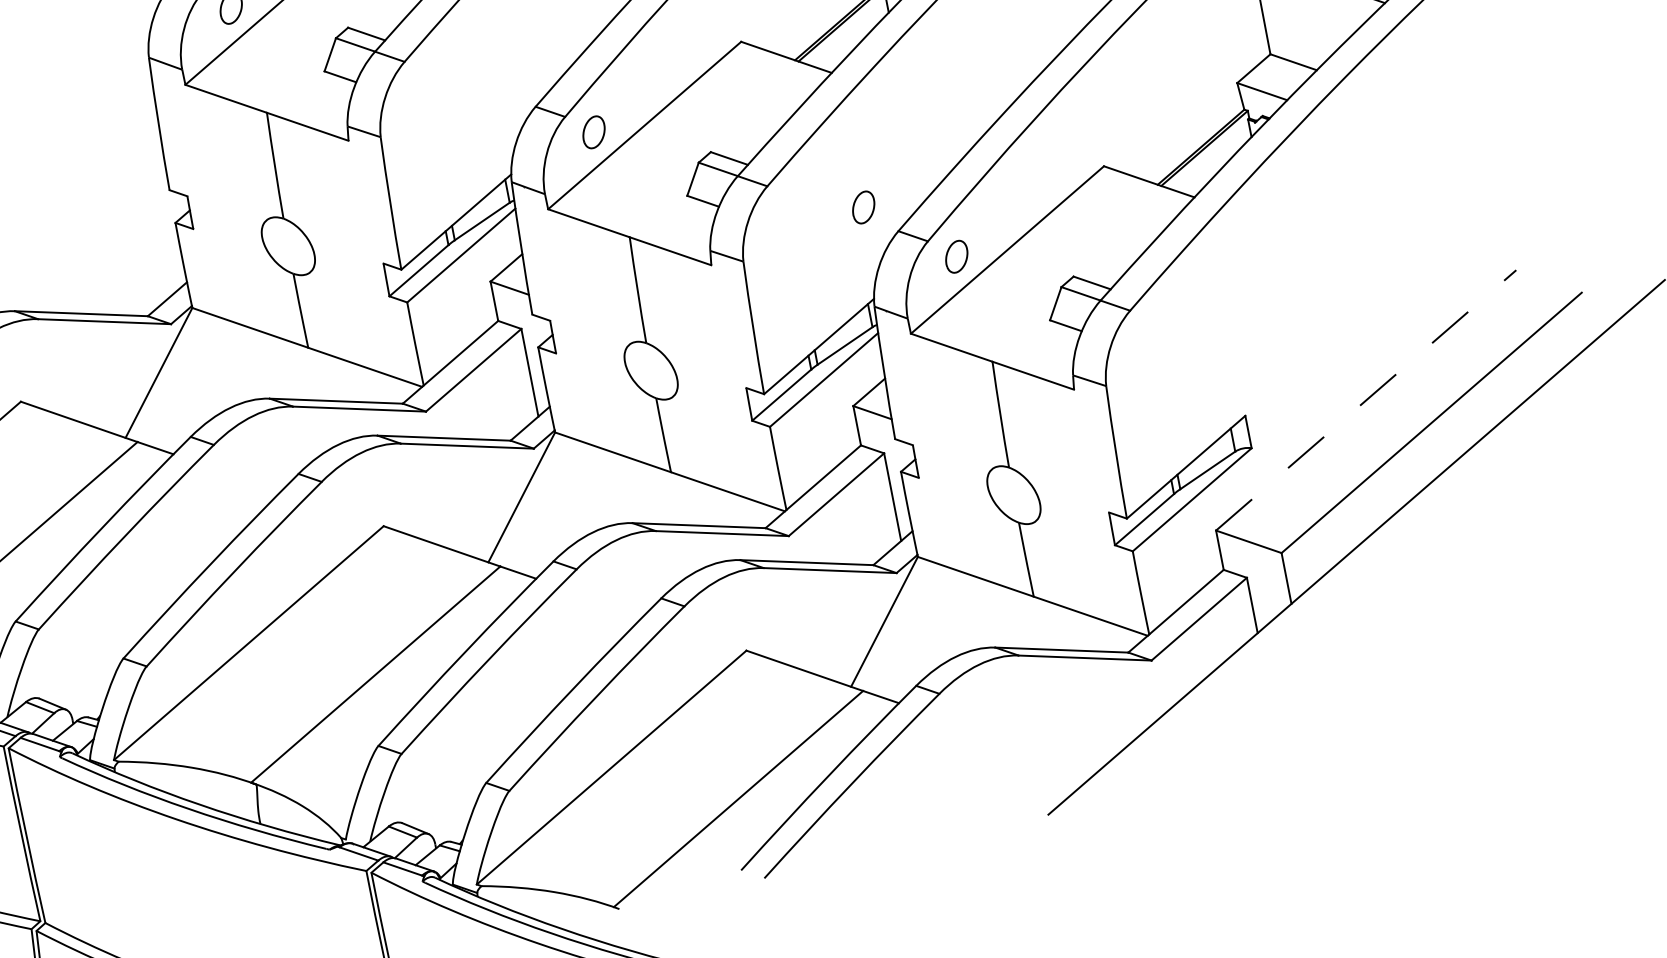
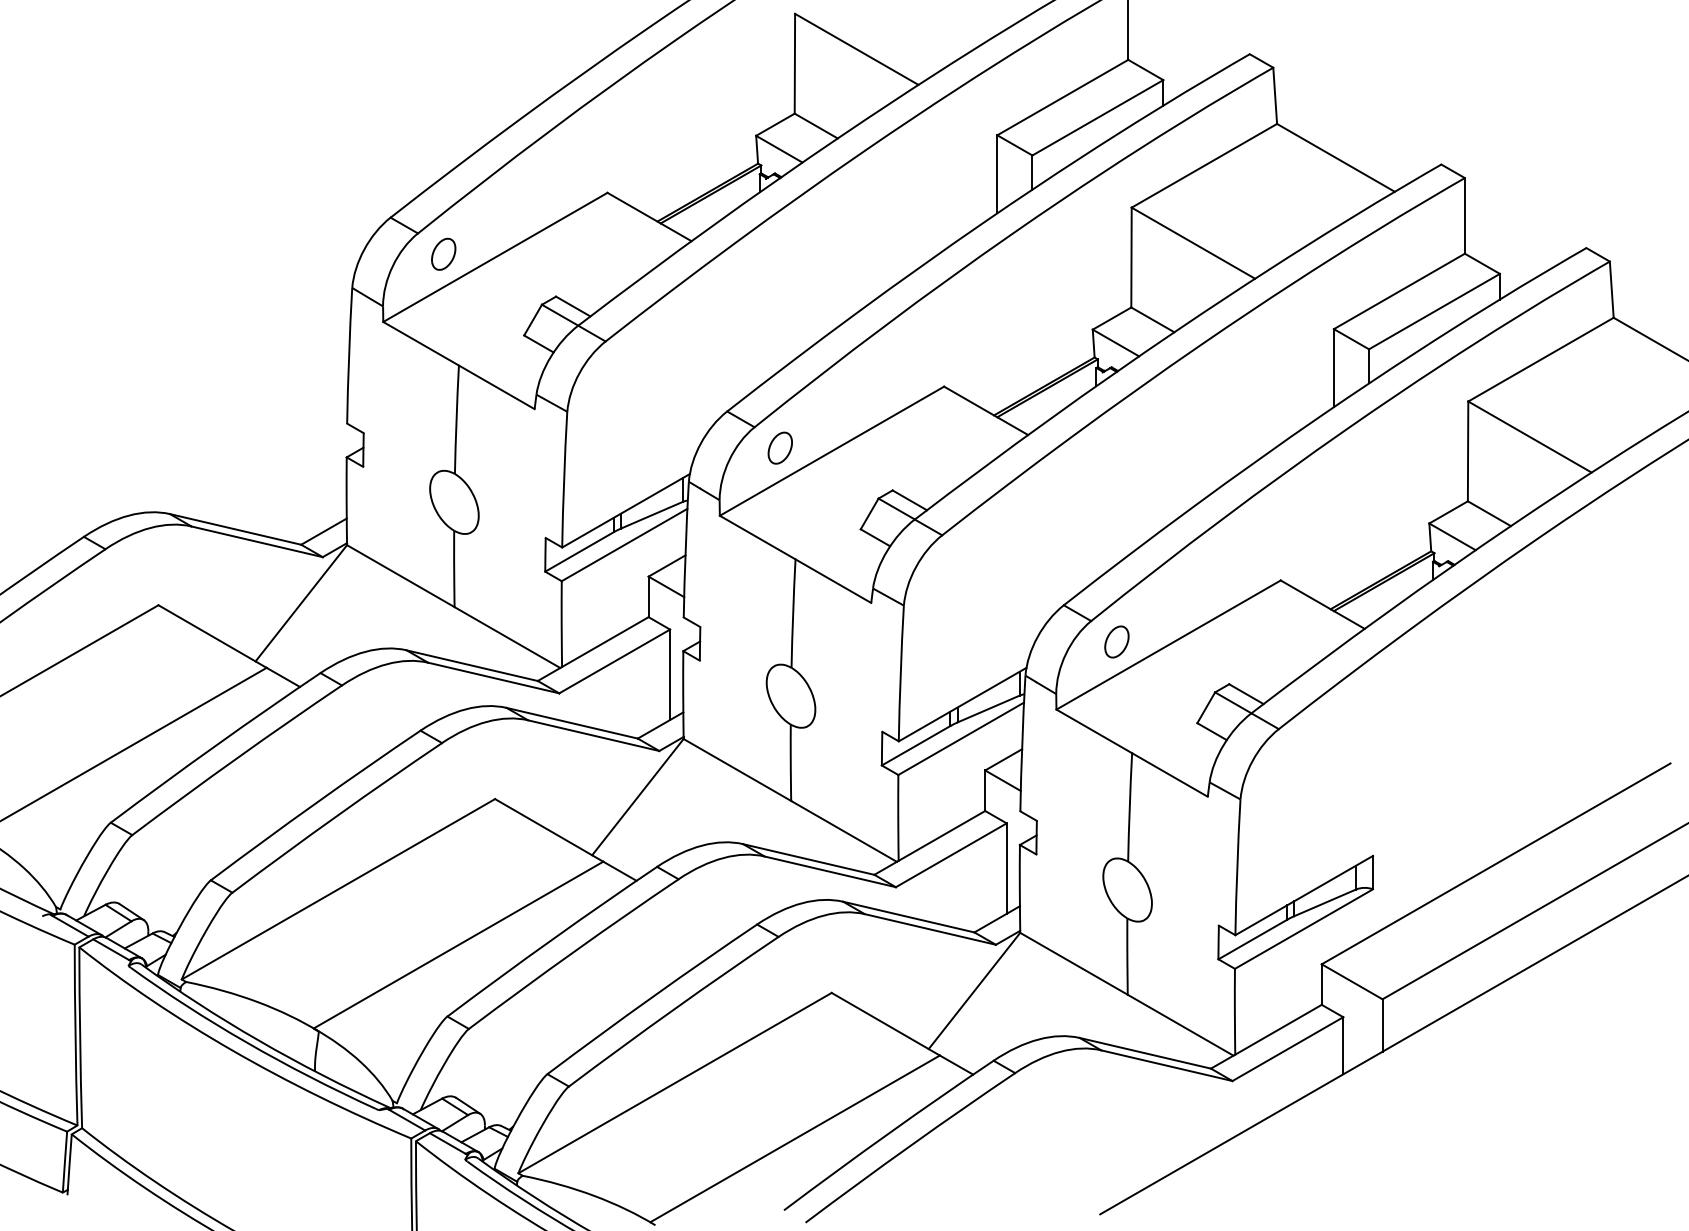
part: (863, 207) -> (1033, 574), removed
line: (1366, 399) -> (1496, 863), dashed -> solid

